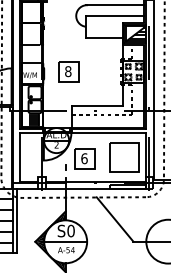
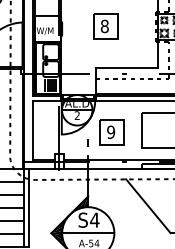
part: (68, 71) -> (105, 26), moved
text: (84, 158) -> (111, 132), 6 -> 9
text: (71, 230) -> (95, 219), S0 -> S4

